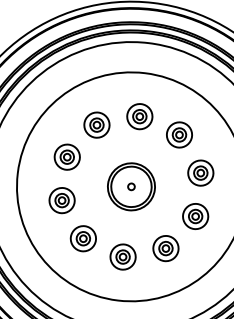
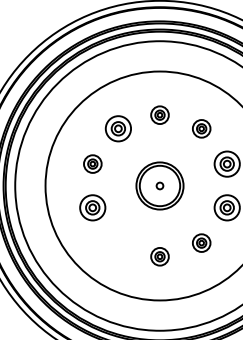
part: (139, 115) -> (159, 114), size x0.7
part: (179, 134) -> (201, 128), size x0.7
part: (67, 156) -> (92, 163), size x0.7
part: (82, 237) -> (117, 242), removed
part: (165, 247) -> (201, 242), size x0.7
part: (122, 256) -> (159, 256), size x0.7

